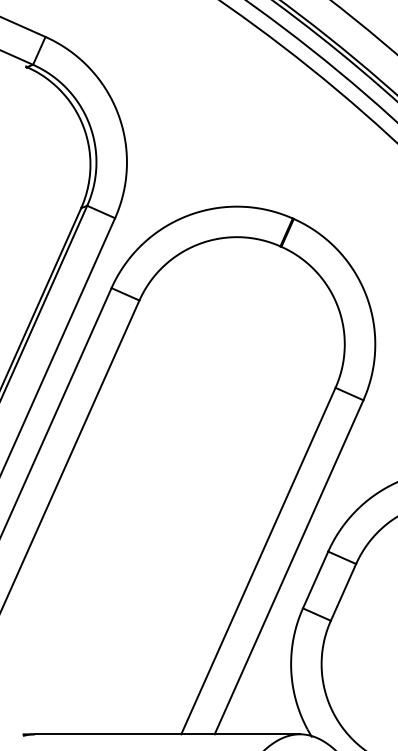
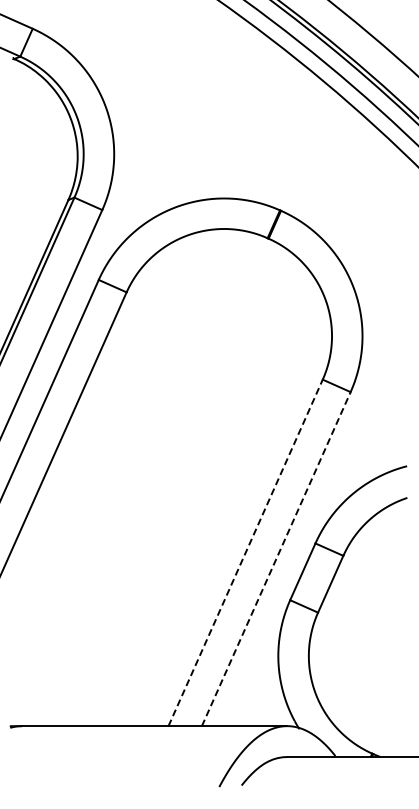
line: (258, 560) -> (245, 552), solid -> dashed
line: (289, 567) -> (276, 559), solid -> dashed

